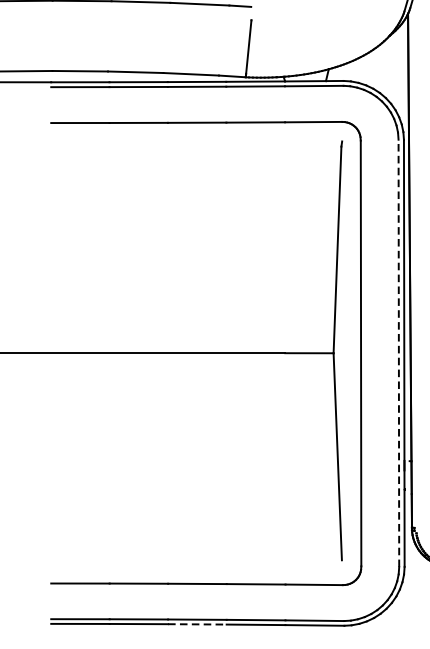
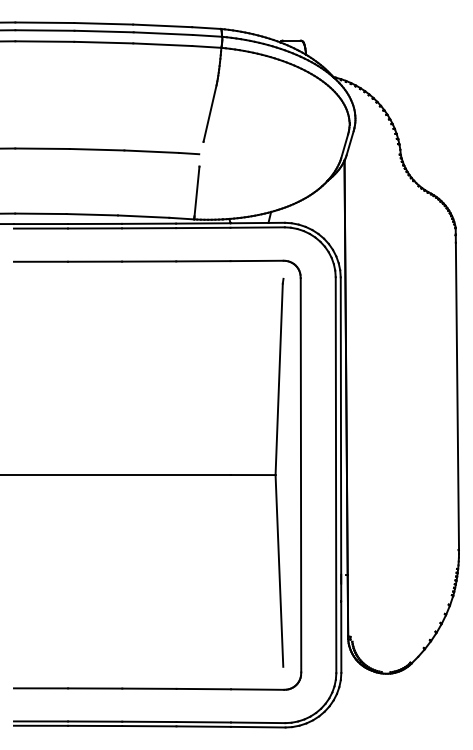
line: (399, 353) -> (336, 475), dashed -> solid
line: (197, 624) -> (149, 726), dashed -> solid

